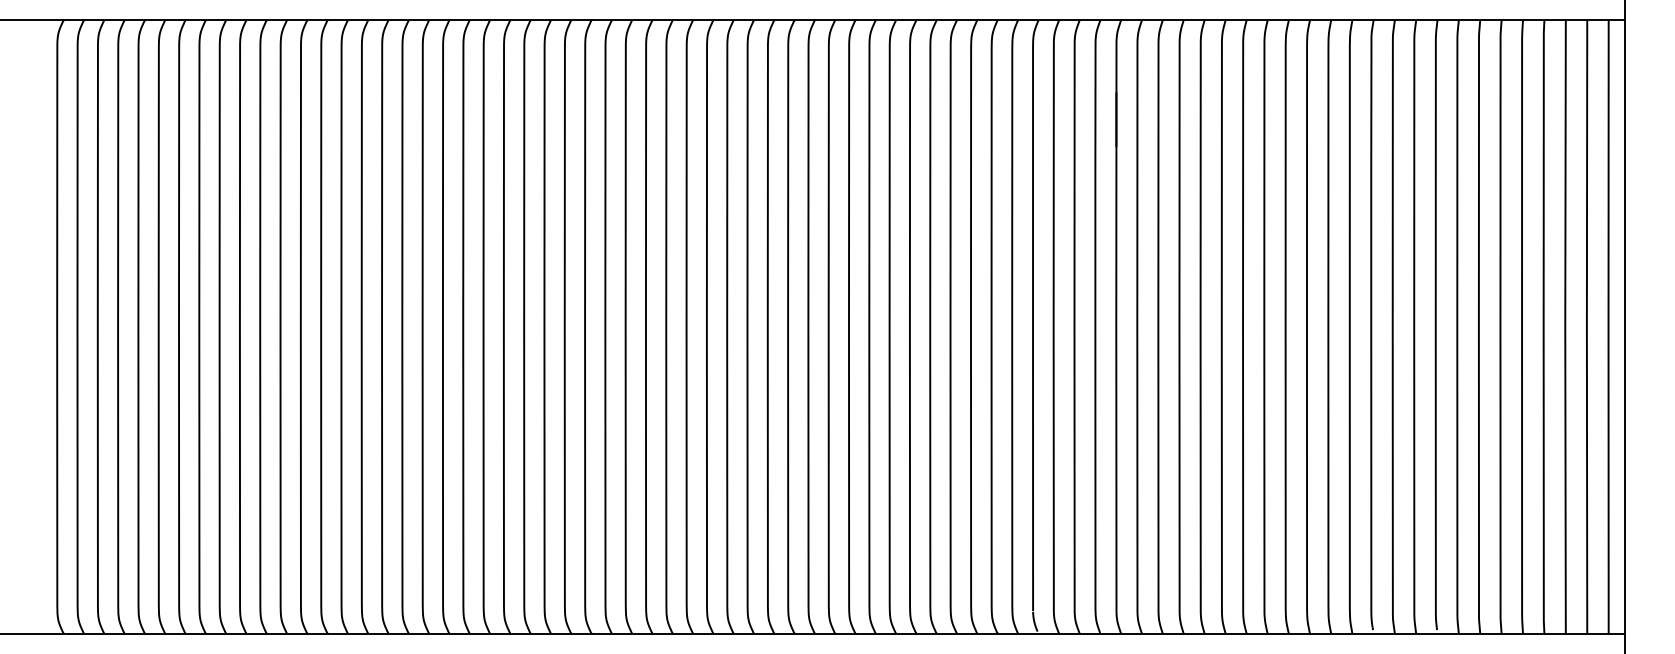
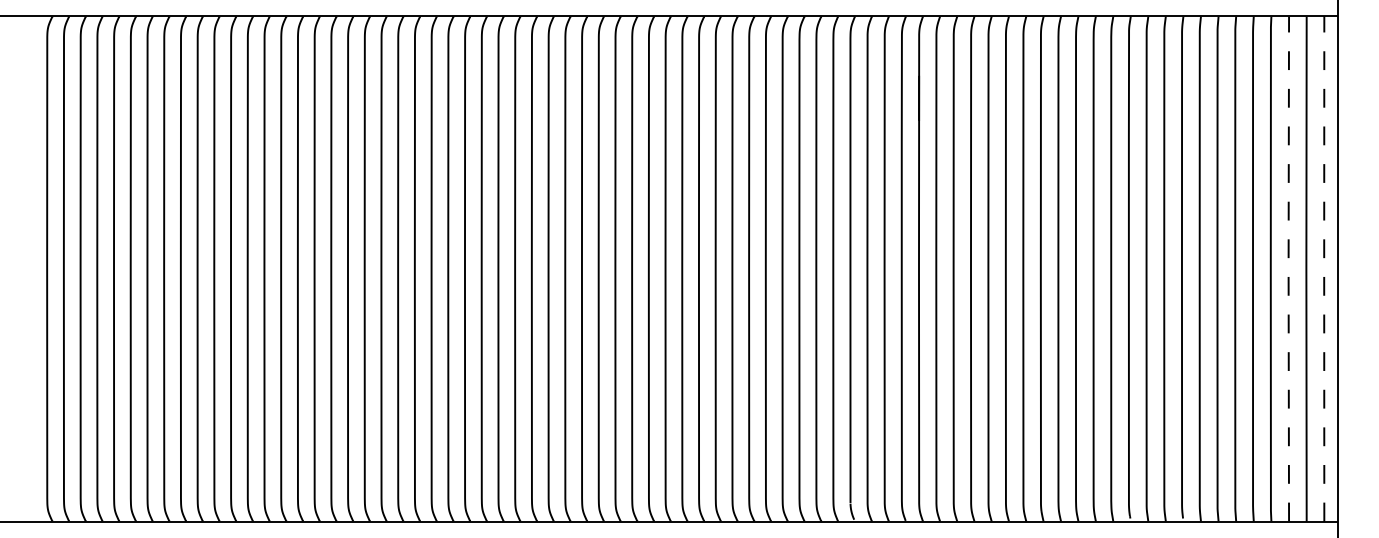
line: (1565, 327) -> (1288, 269), solid -> dashed
line: (1608, 327) -> (1324, 269), solid -> dashed

